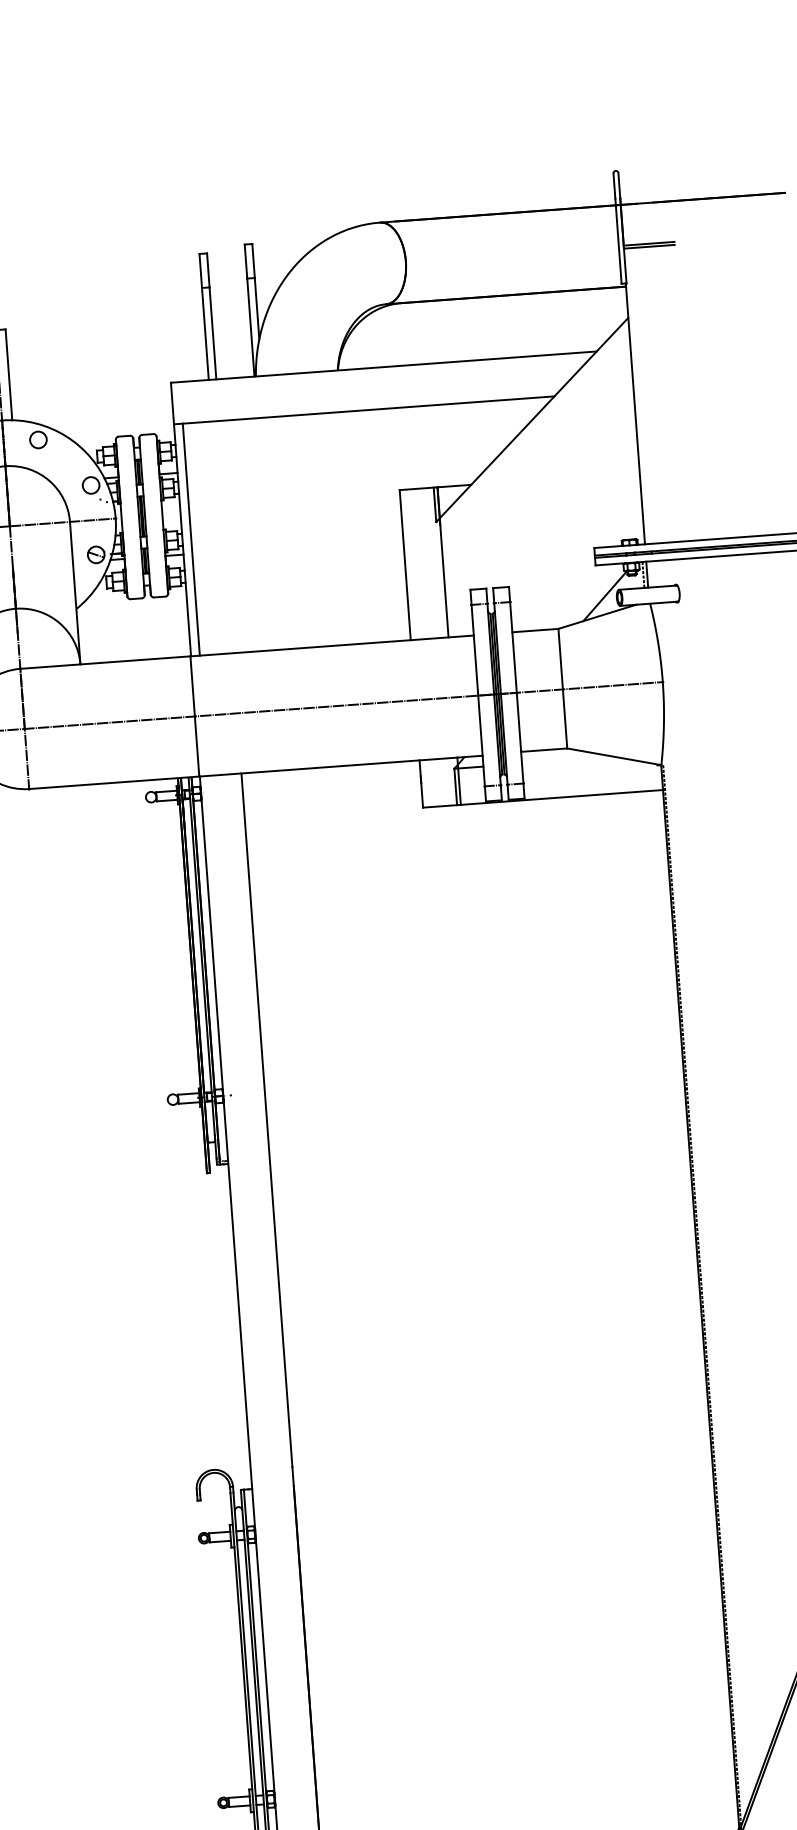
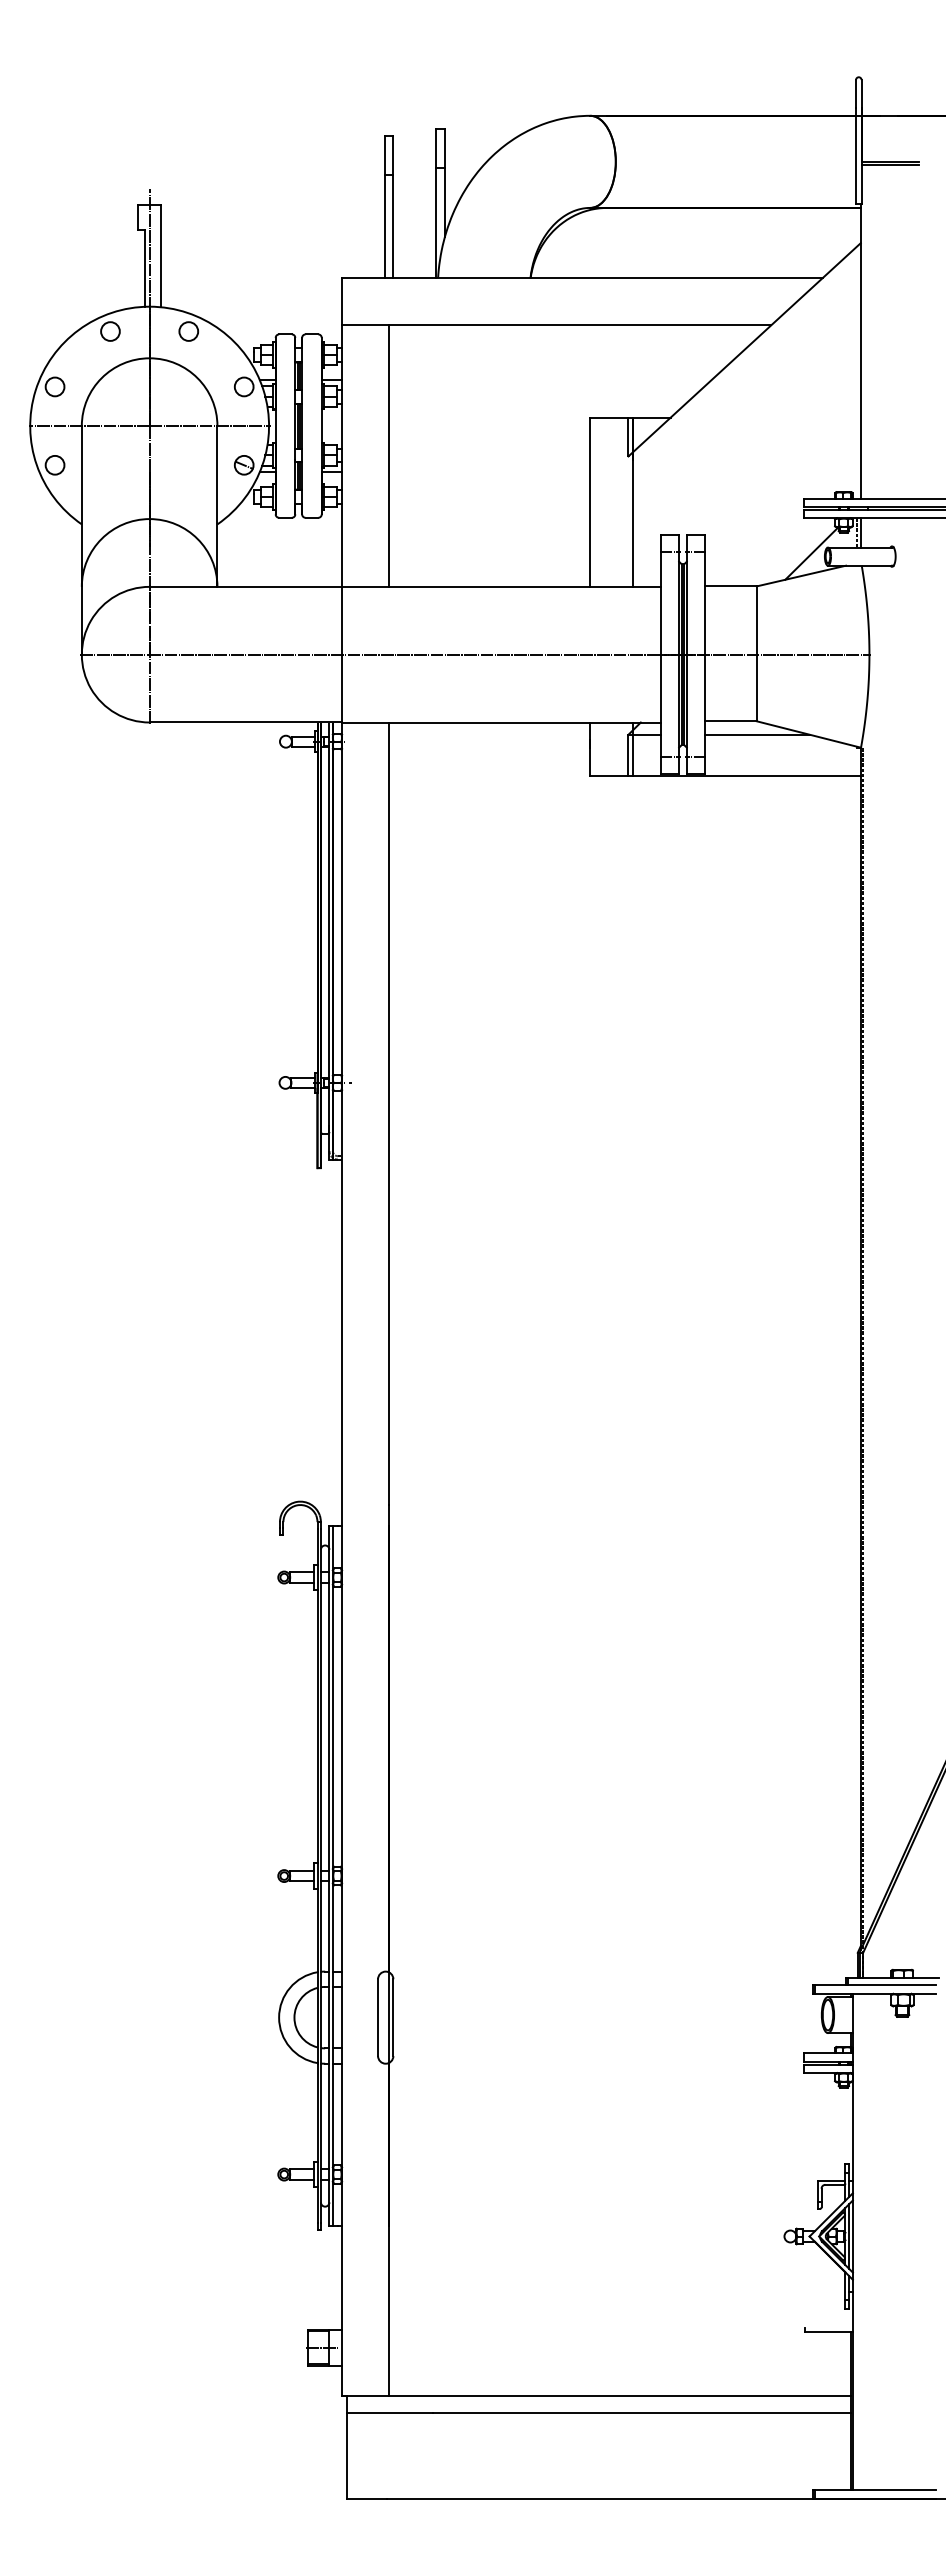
line: (191, 539) -> (389, 455), moved
line: (567, 760) -> (756, 734), added

